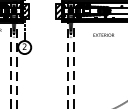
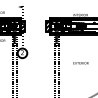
text: (103, 35) -> (80, 63), moved

